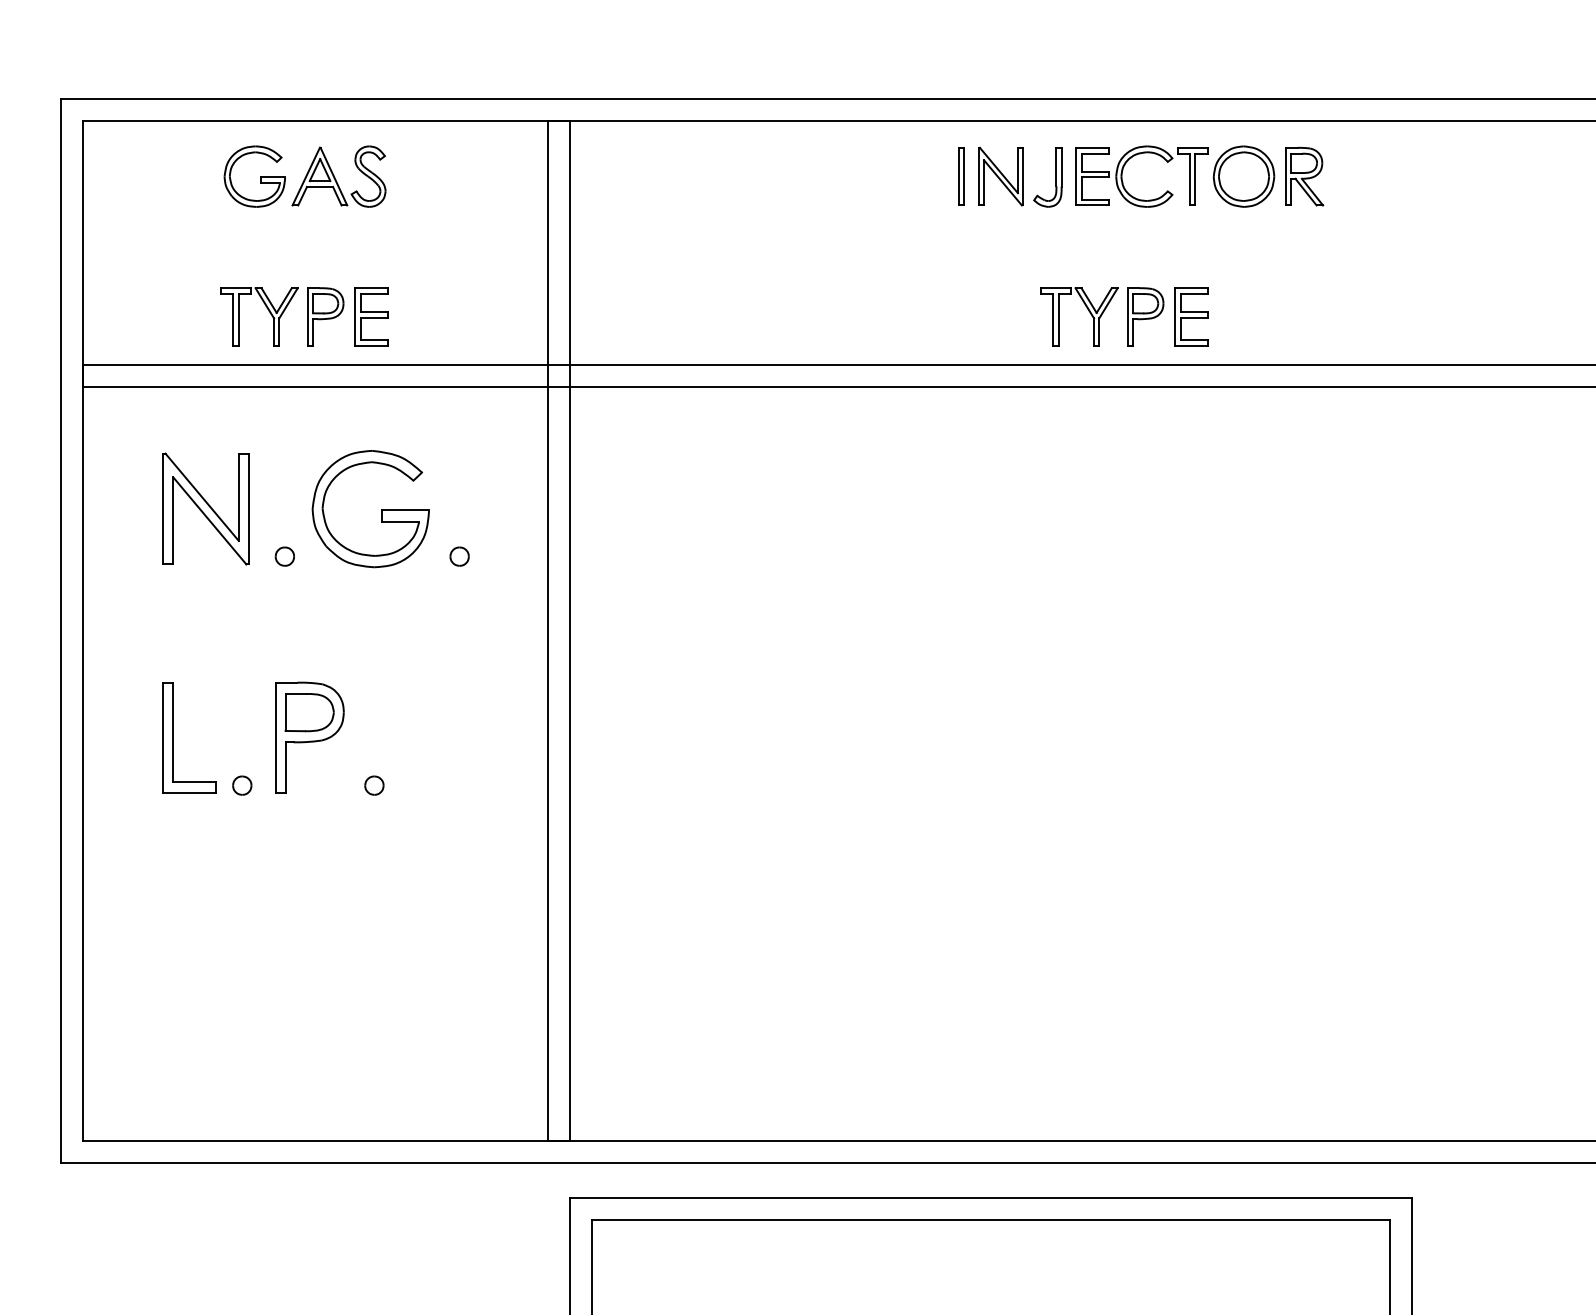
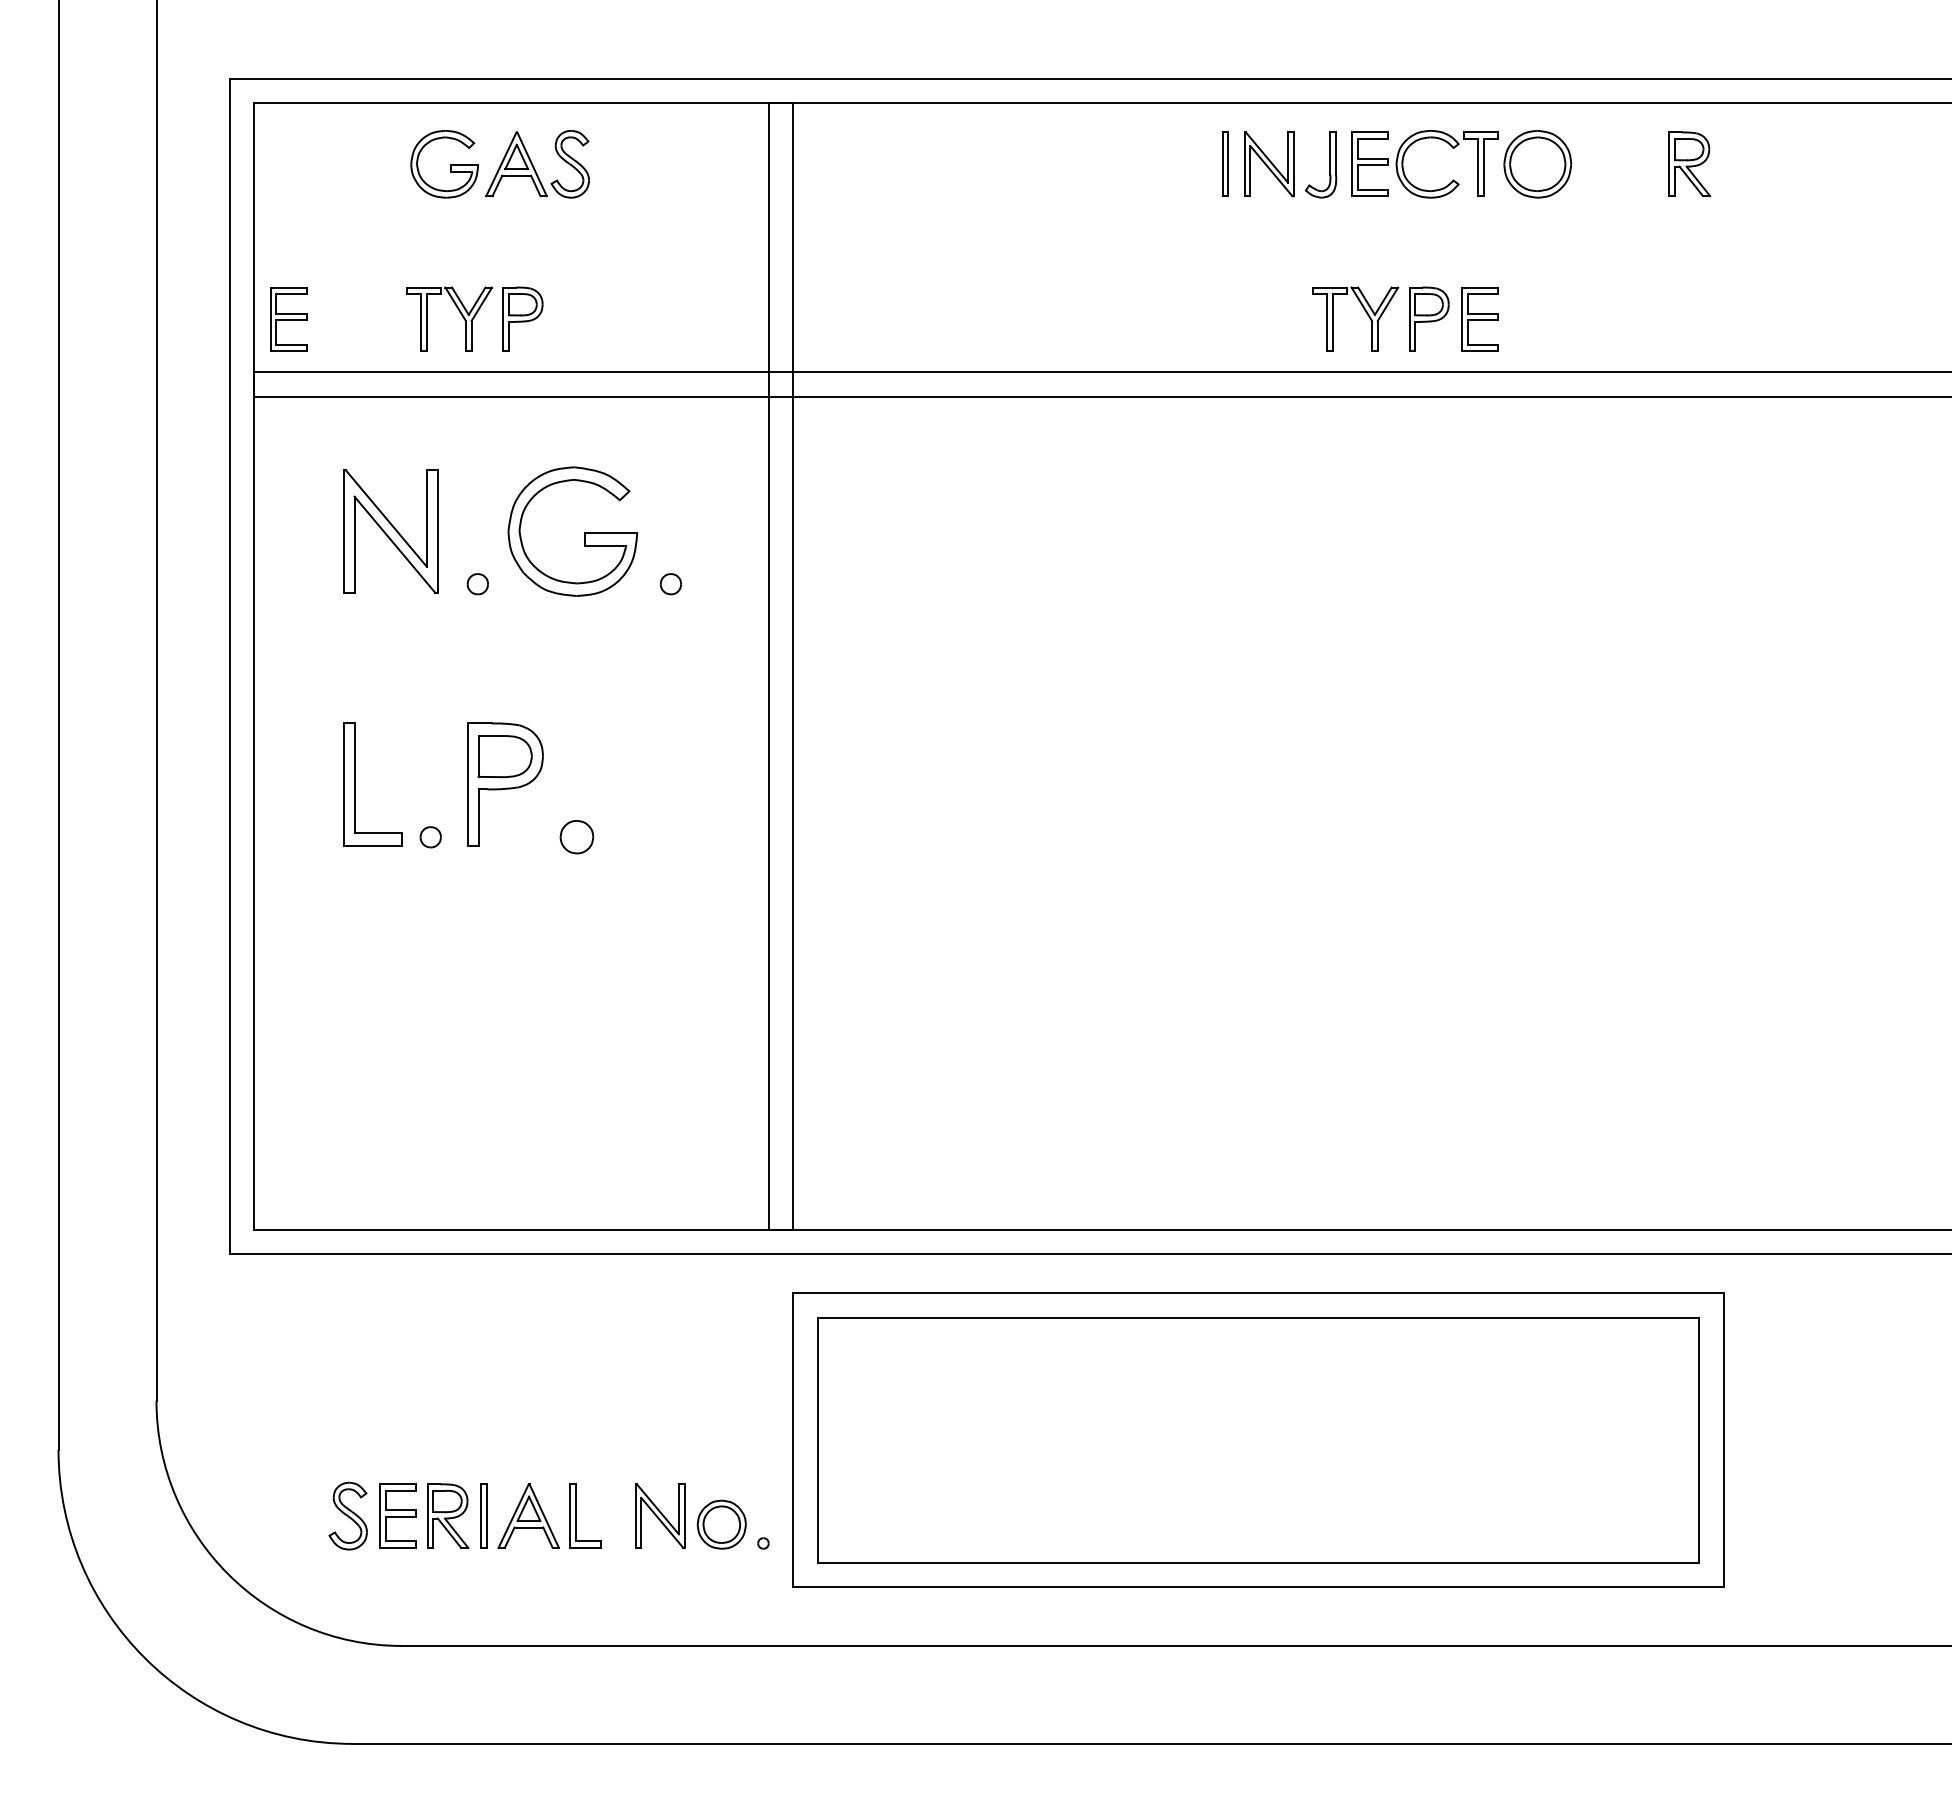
part: (1304, 176) -> (1689, 164), moved
part: (371, 317) -> (288, 319), moved
part: (374, 785) -> (576, 837), size x1.6

